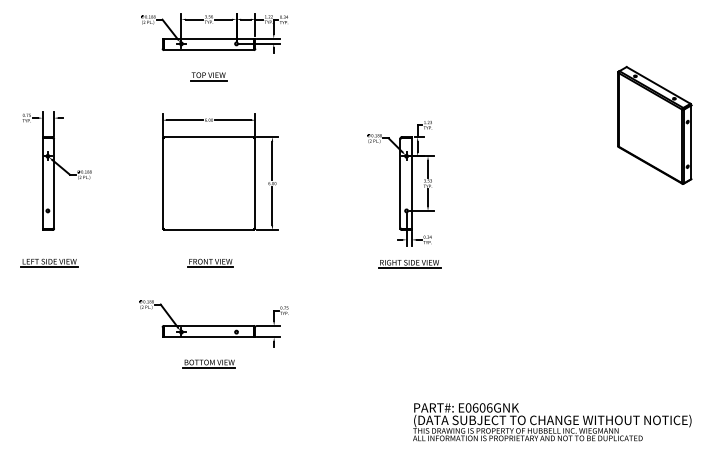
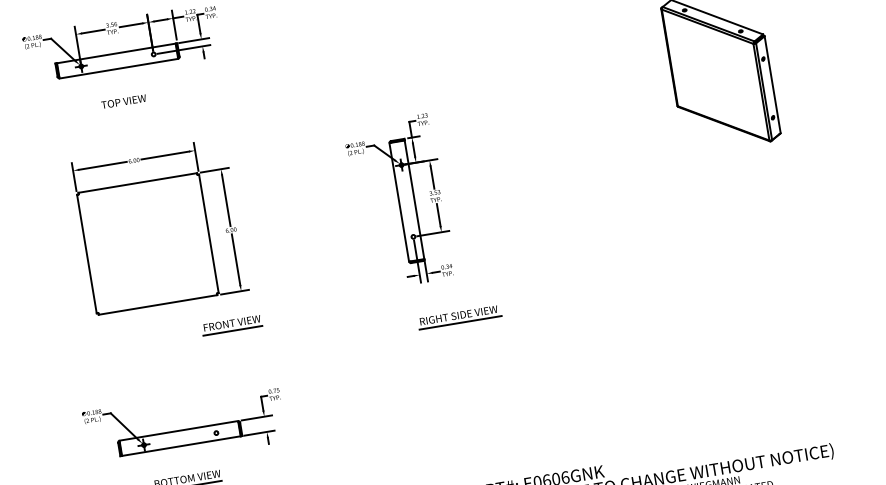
line: (208, 80) -> (124, 108), removed
part: (210, 262) -> (232, 324), moved
part: (409, 263) -> (458, 316), moved

